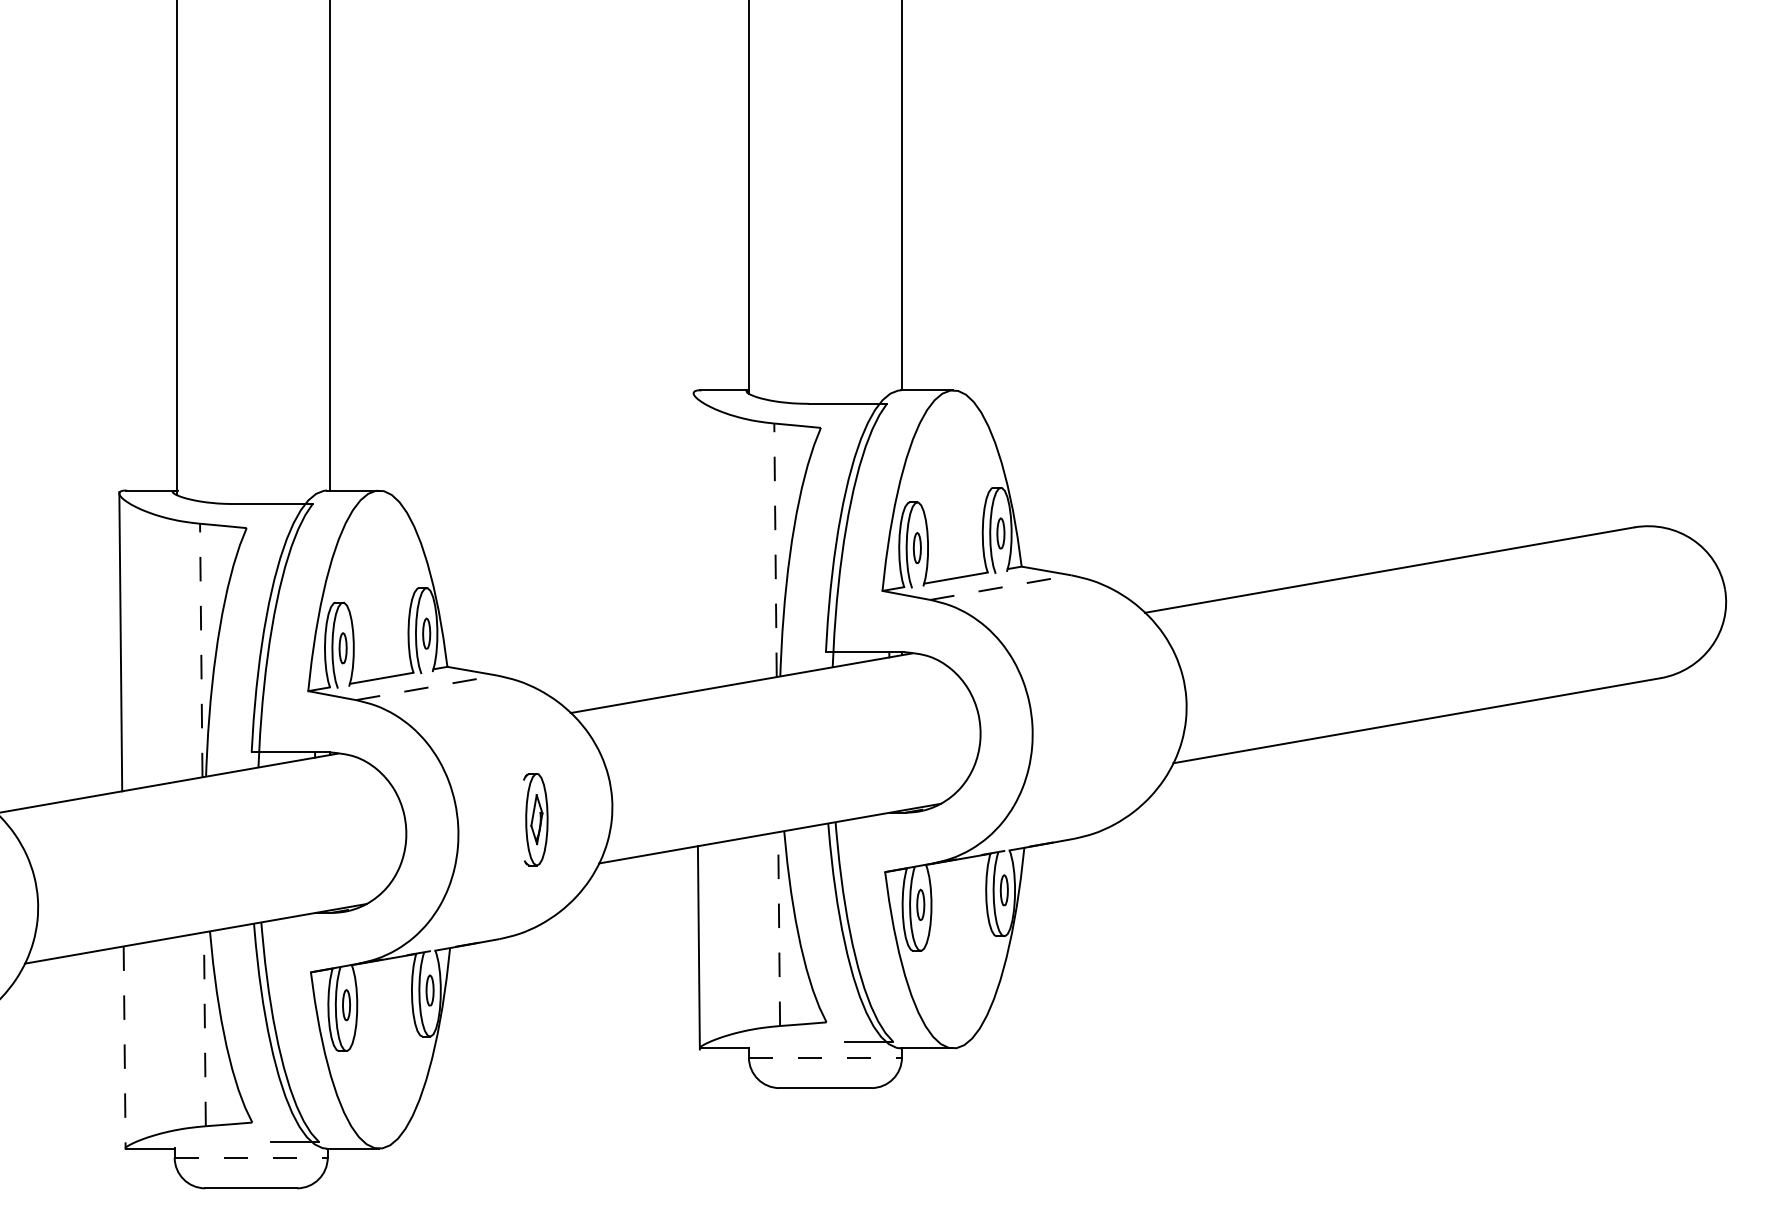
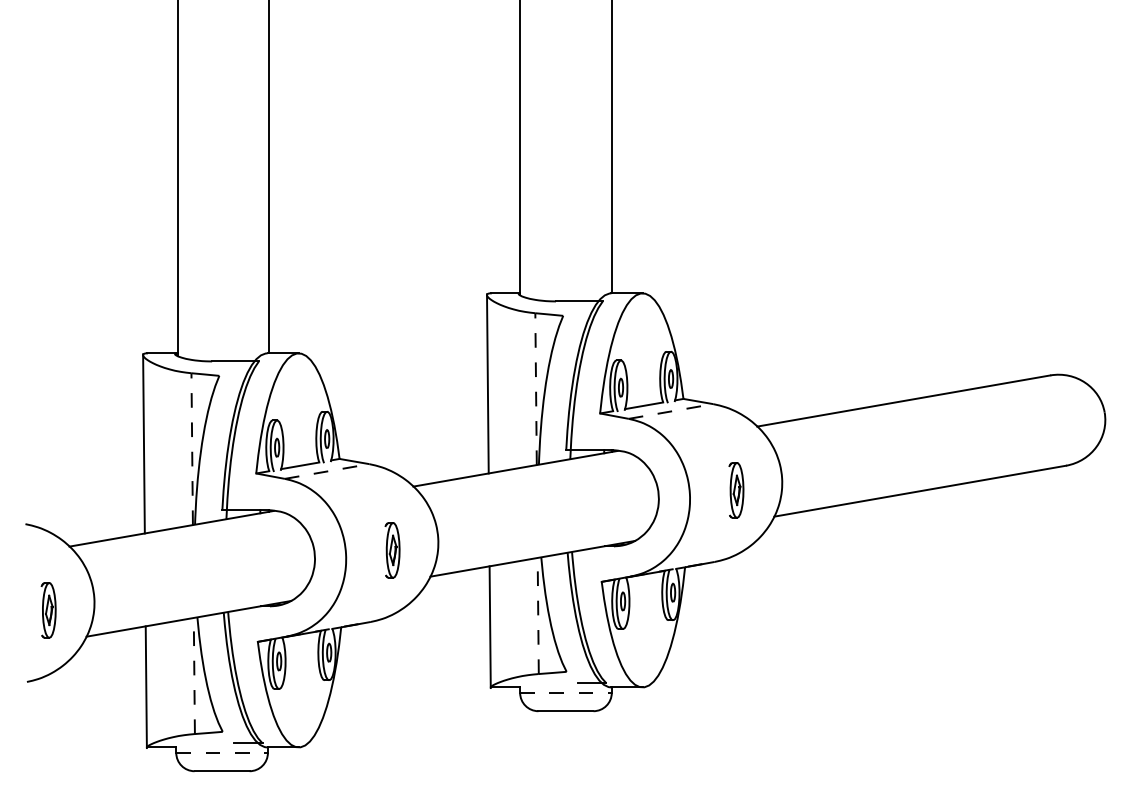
line: (694, 540) -> (487, 383), added
part: (1110, 719) -> (736, 490), added
line: (124, 1048) -> (146, 687), dashed -> solid

